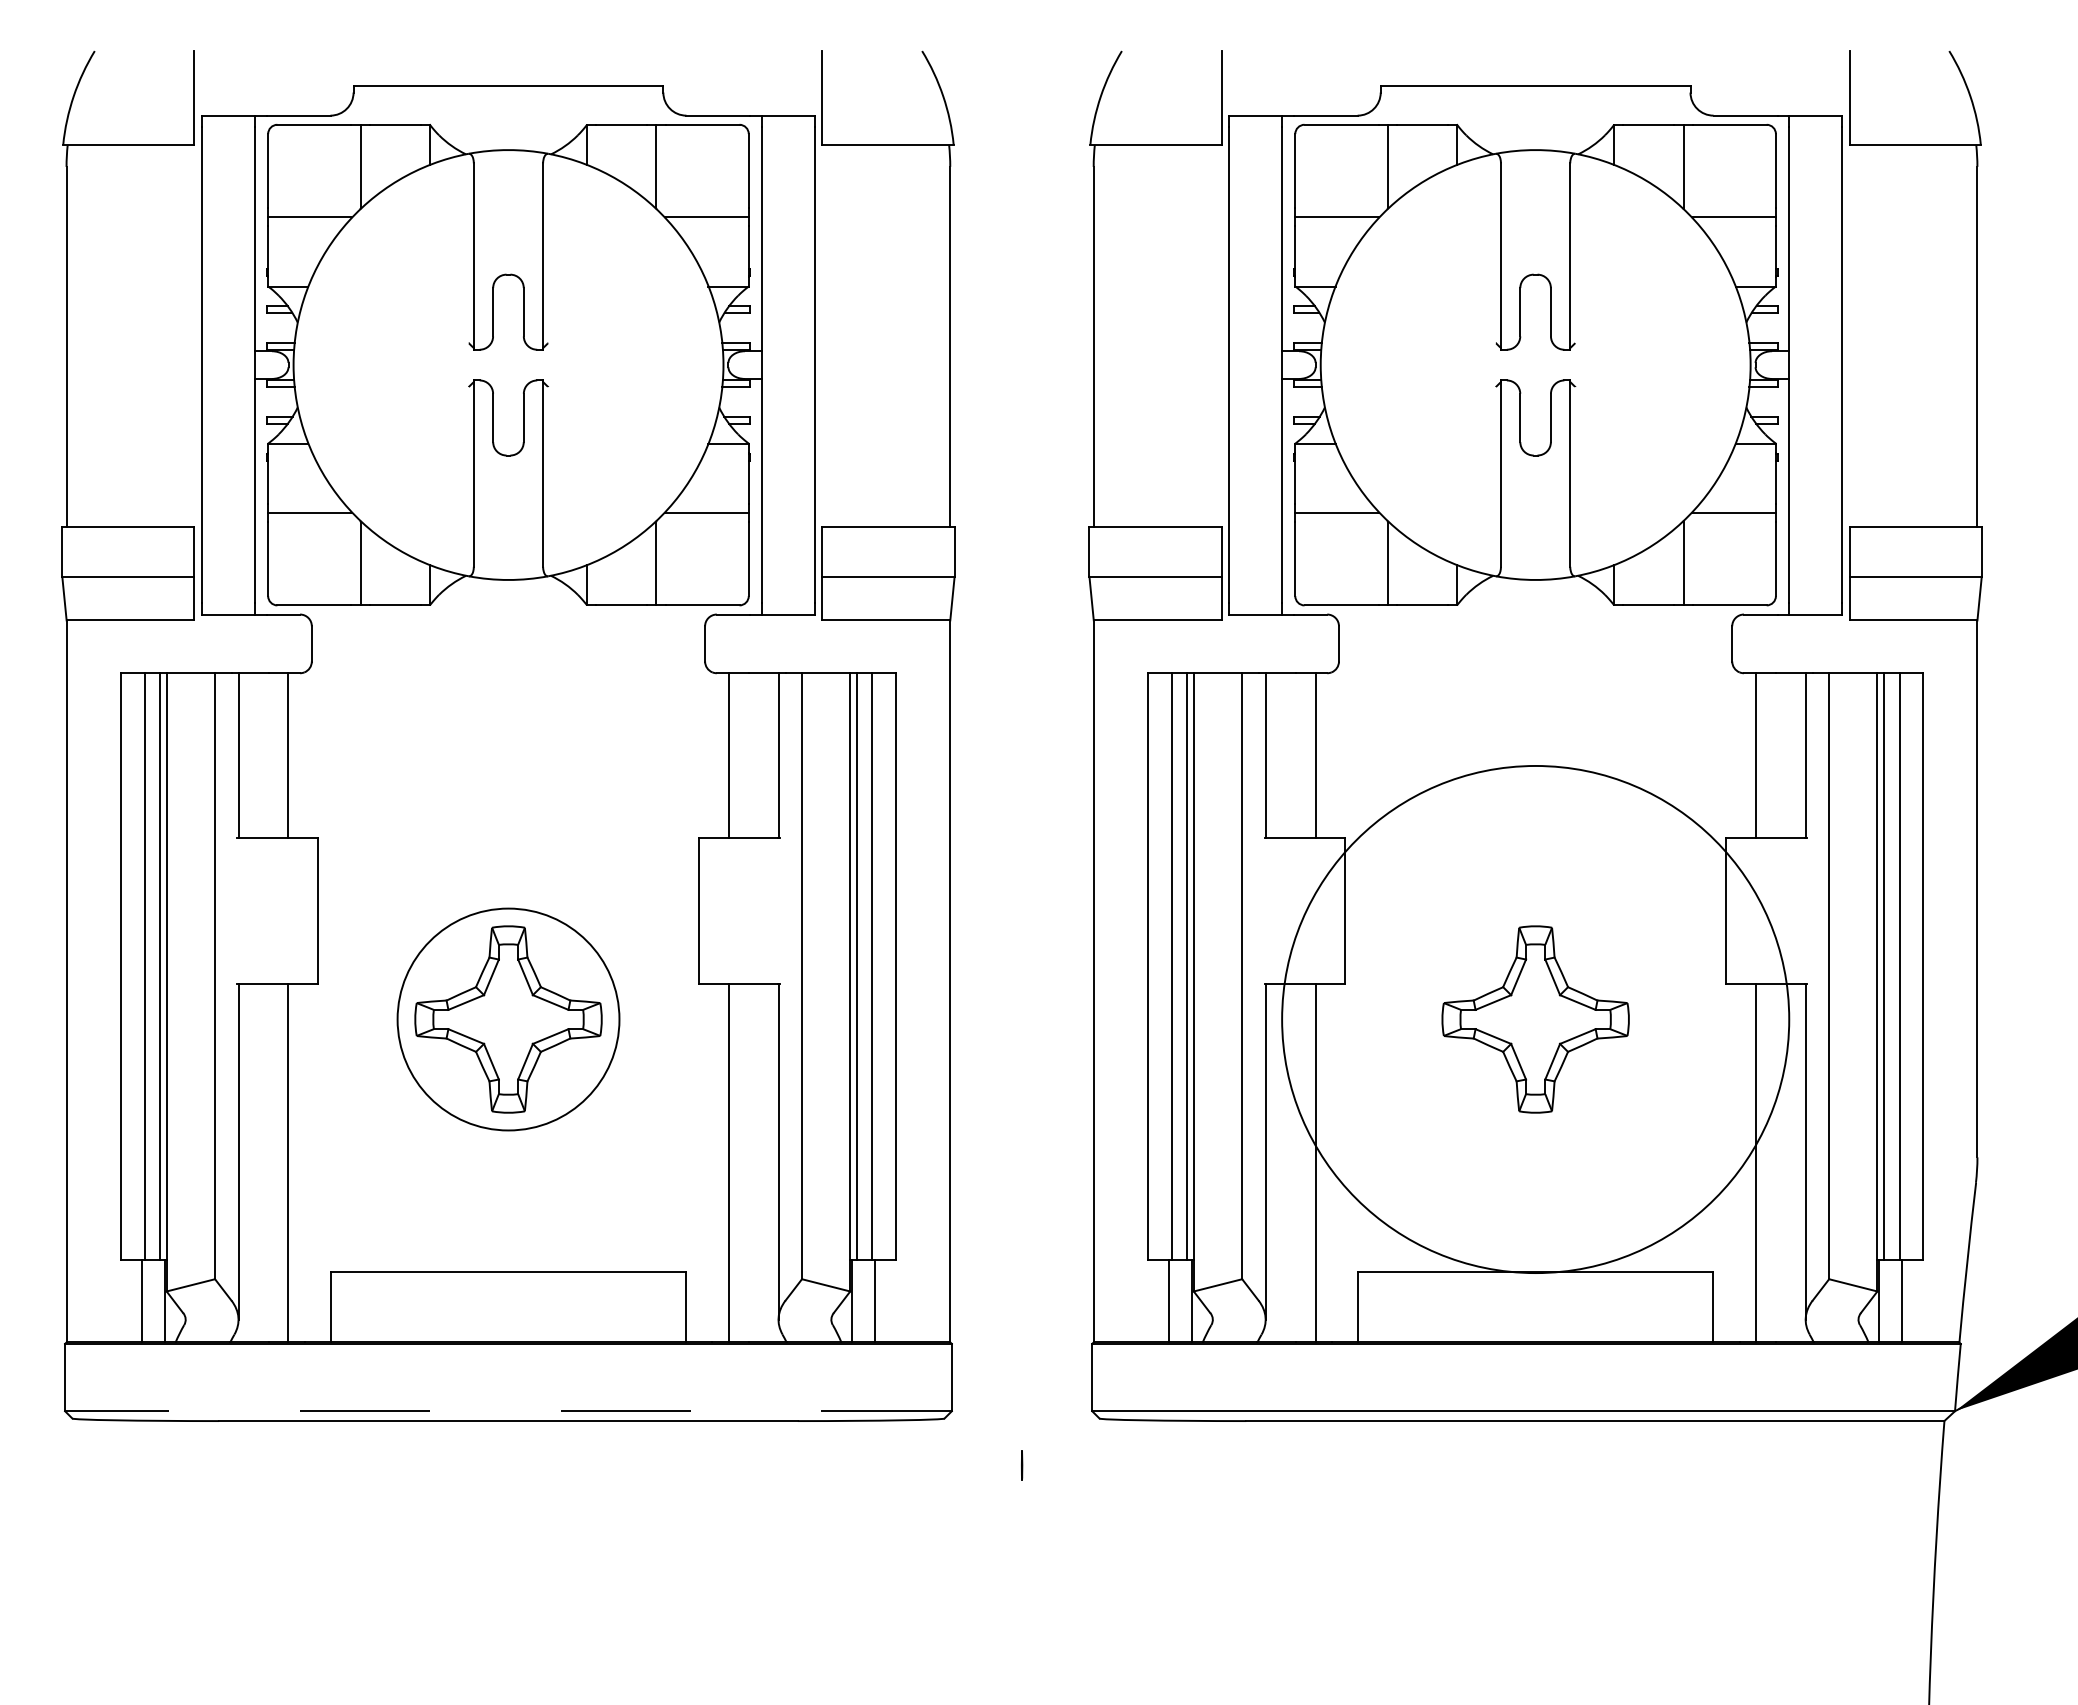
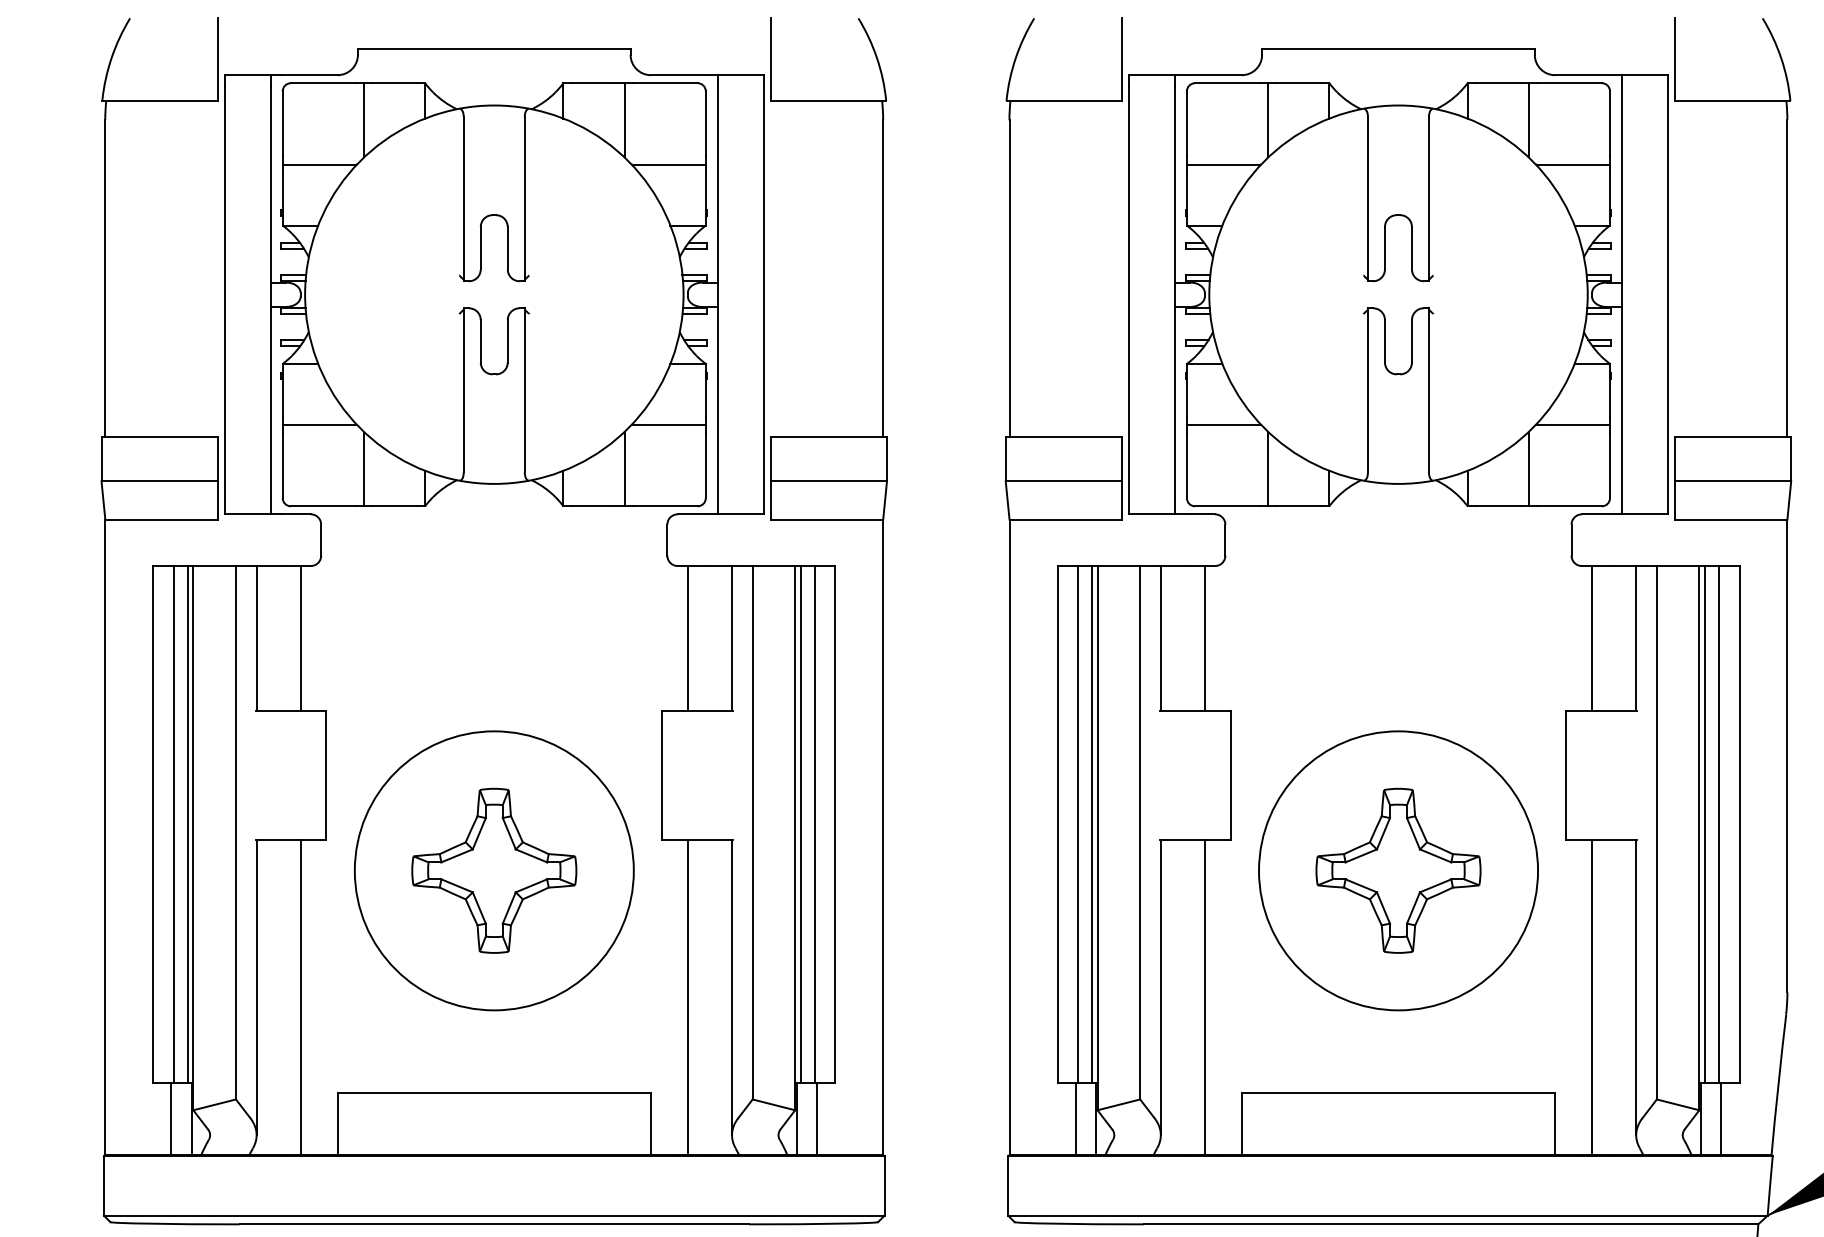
circle: (508, 1019) -> (494, 870), size x1.43
circle: (1535, 1019) -> (1398, 870), size x0.62
line: (507, 1411) -> (493, 1215), dashed -> solid

